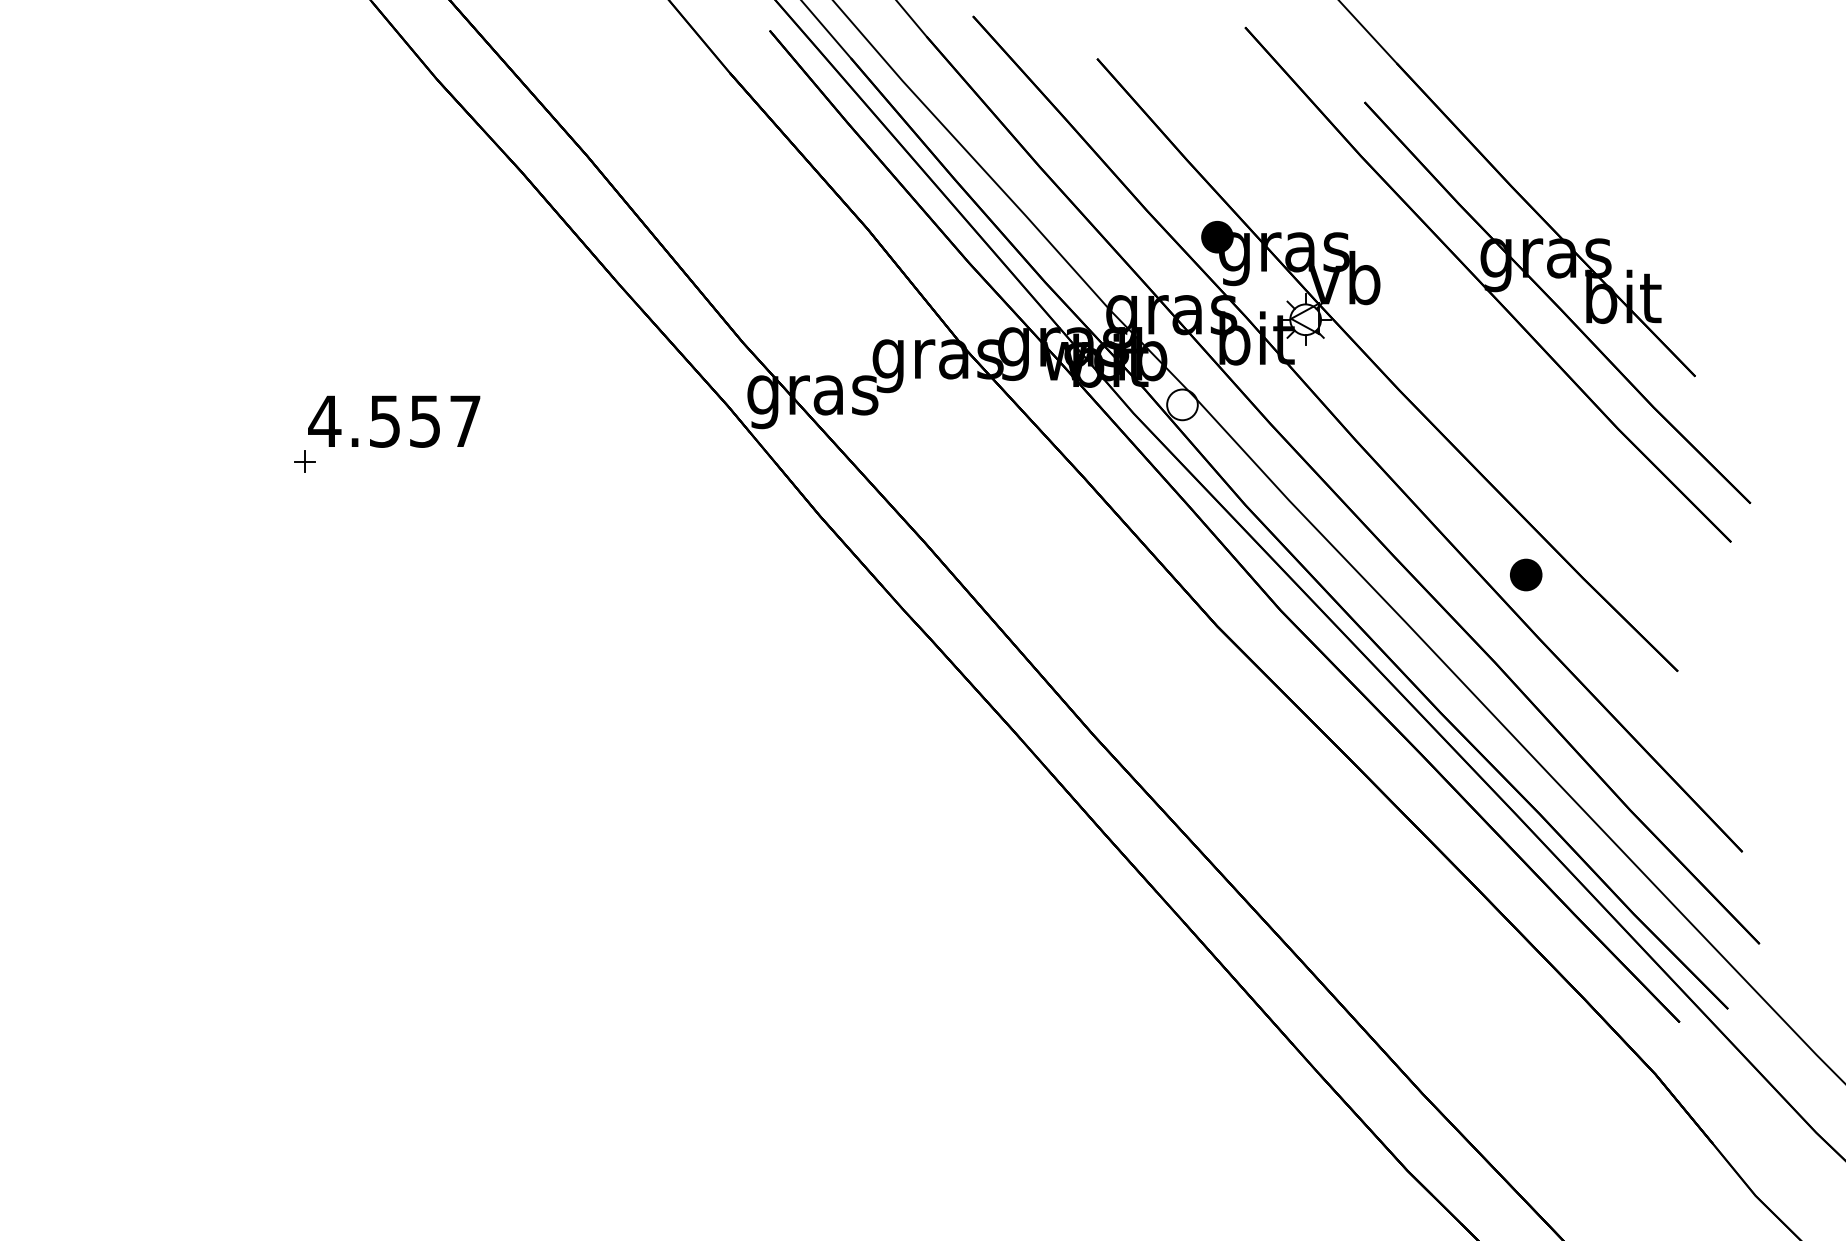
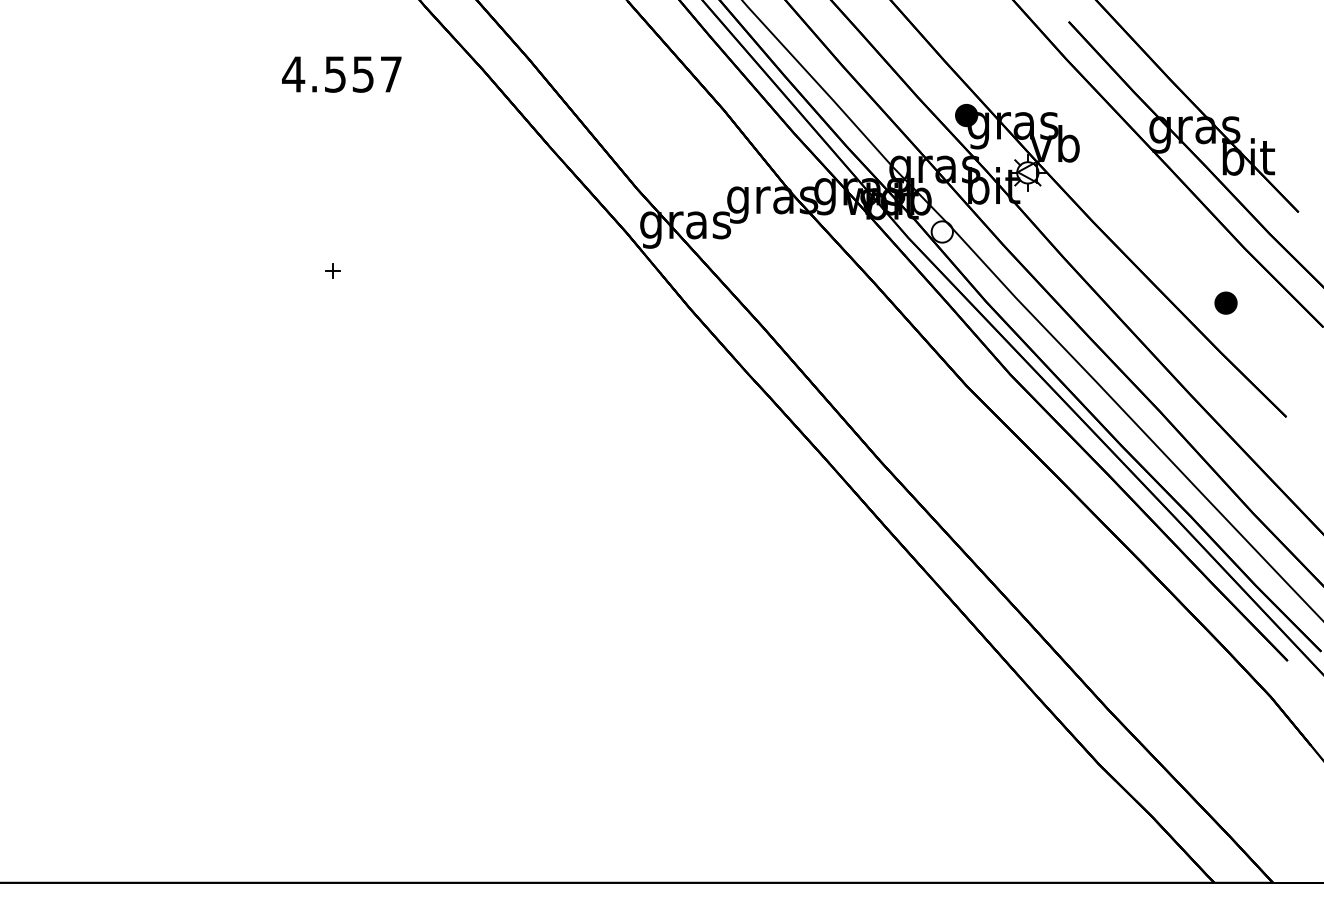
text: (393, 421) -> (341, 74), moved
part: (1525, 574) -> (1225, 302), moved

